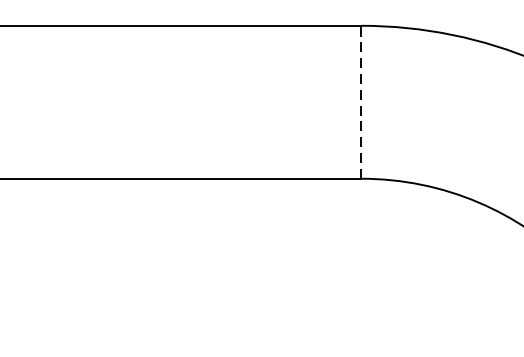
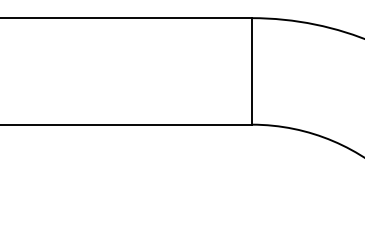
line: (361, 100) -> (251, 70), dashed -> solid

